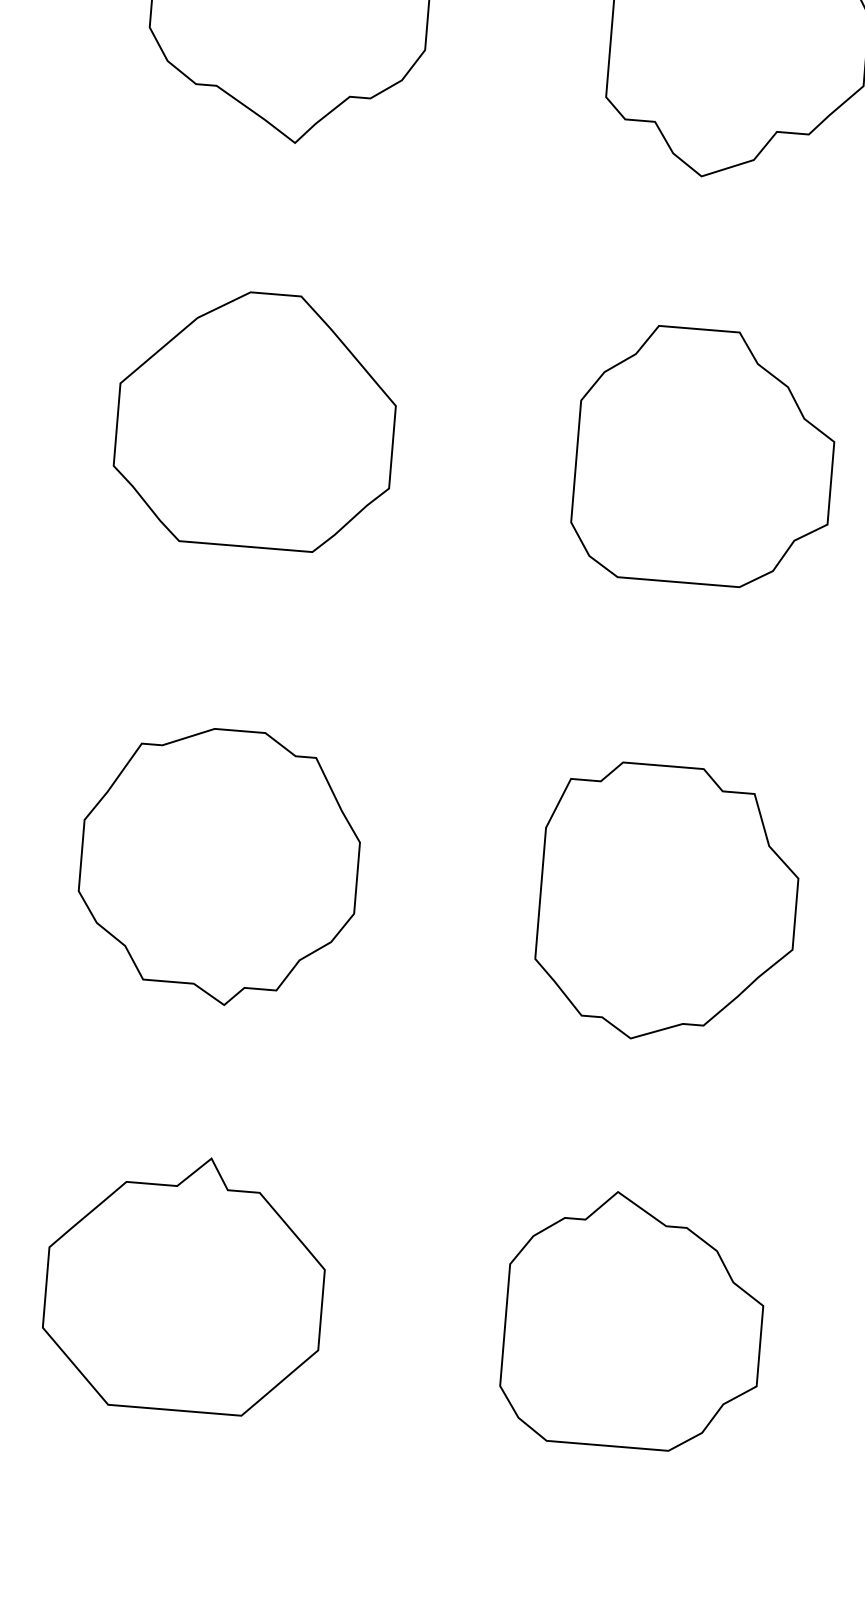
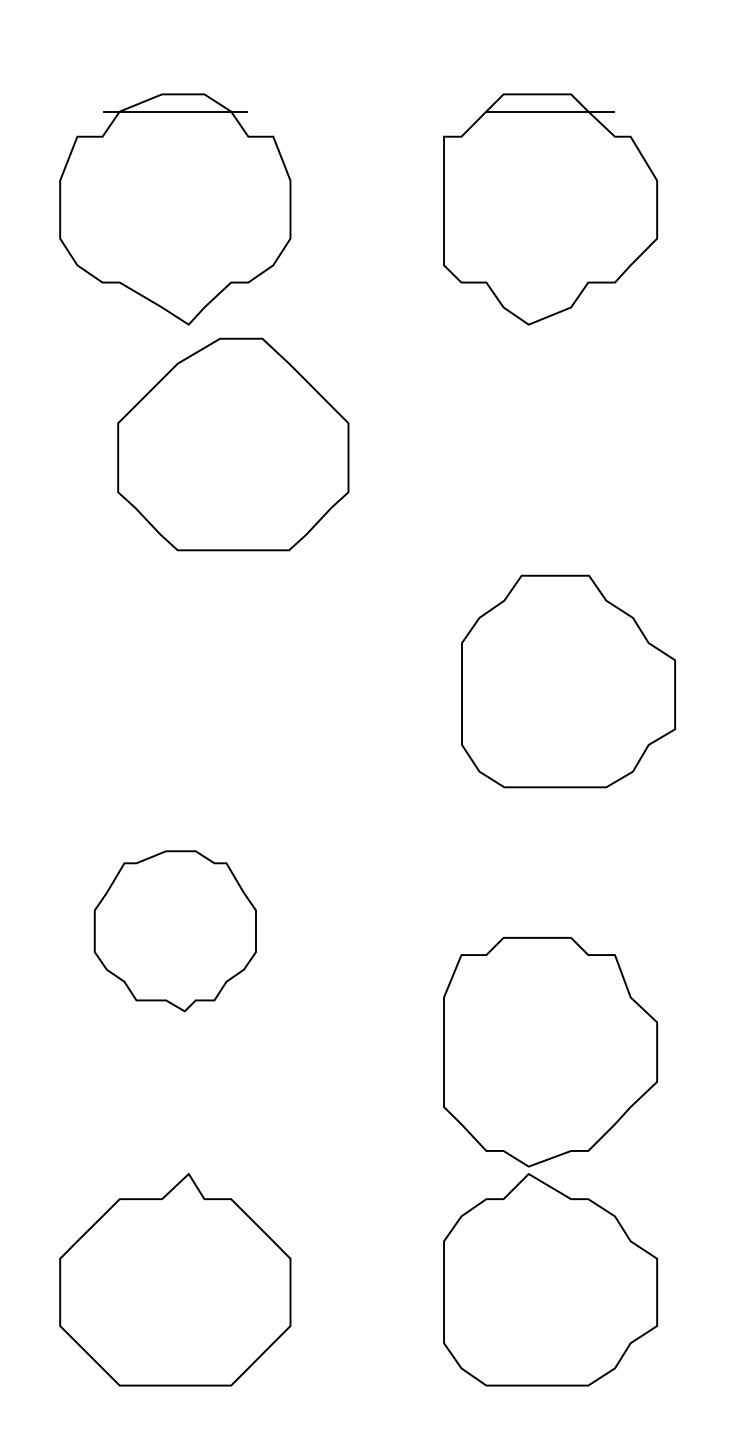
part: (256, 420) -> (233, 444), moved
part: (704, 456) -> (568, 681), moved
part: (219, 867) -> (175, 931), size x0.7
part: (667, 904) -> (550, 1052), moved

